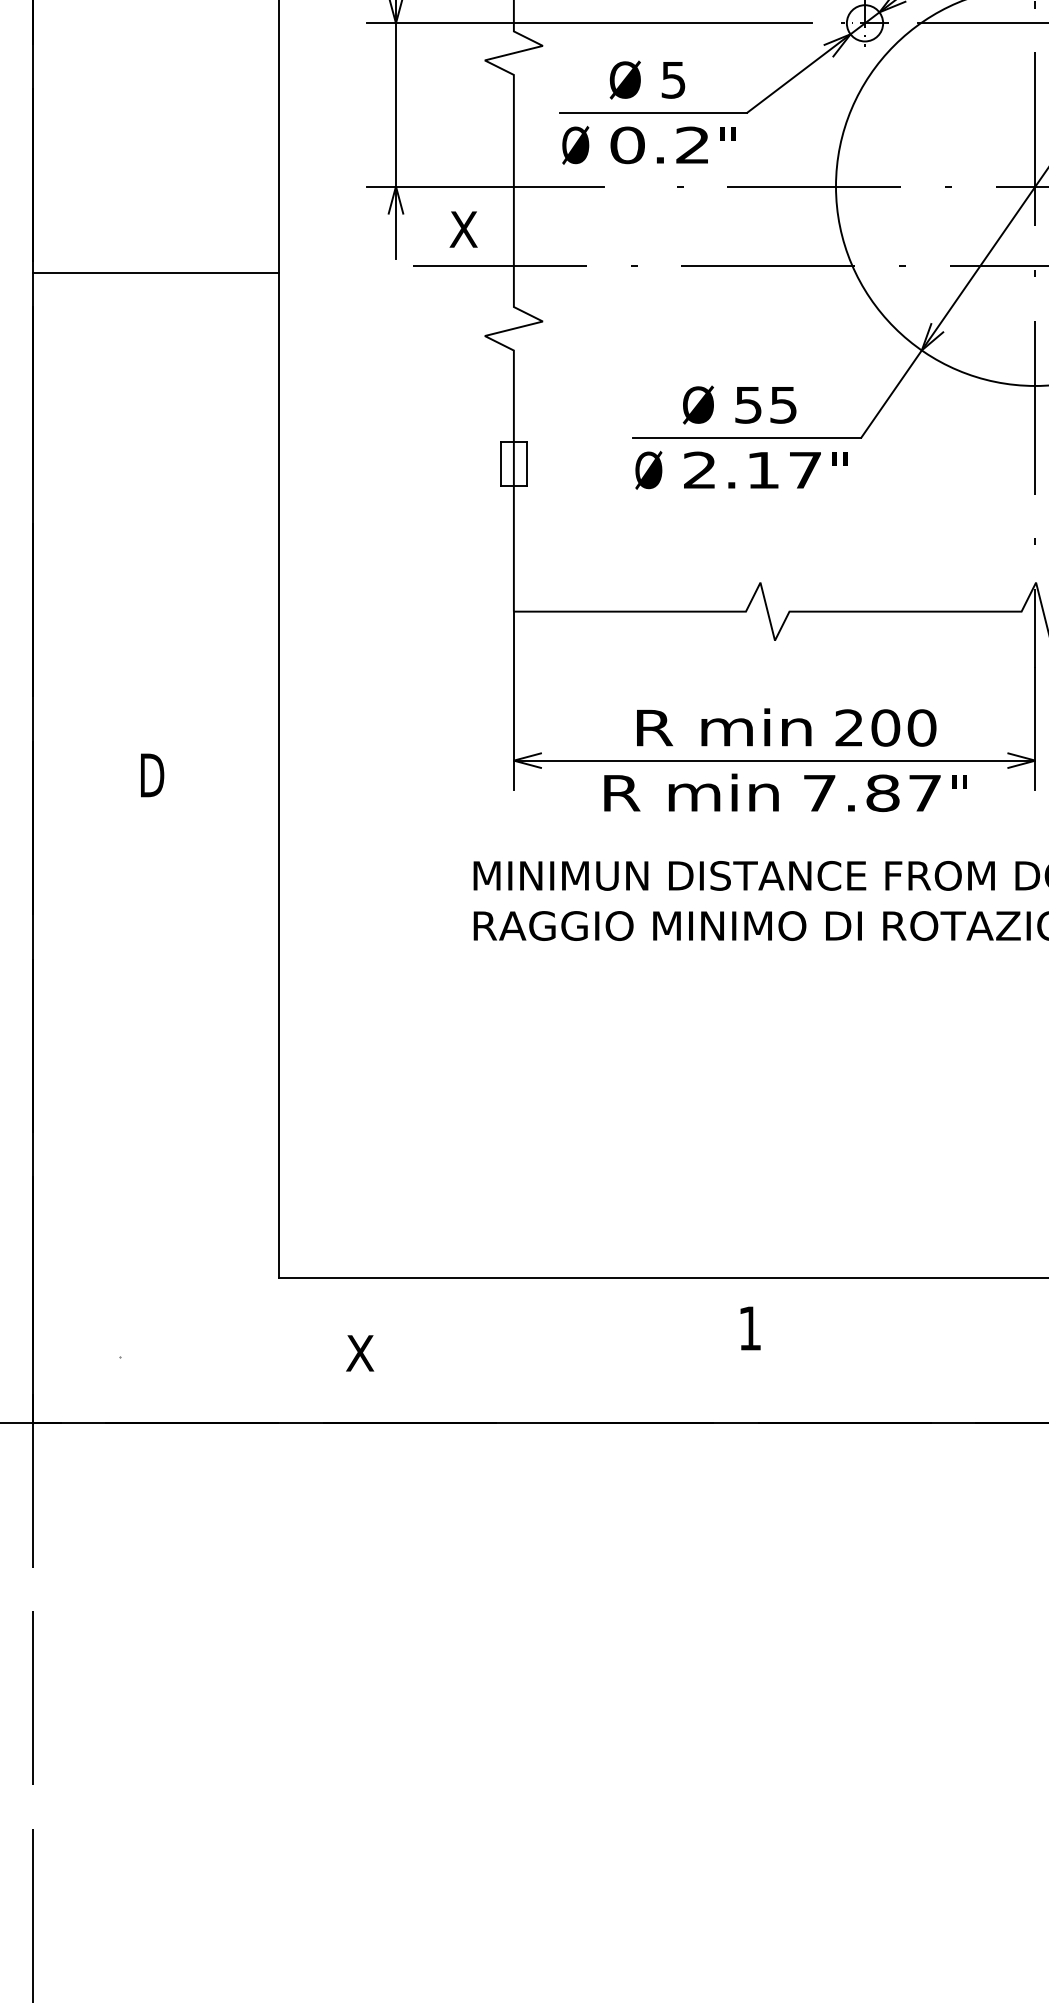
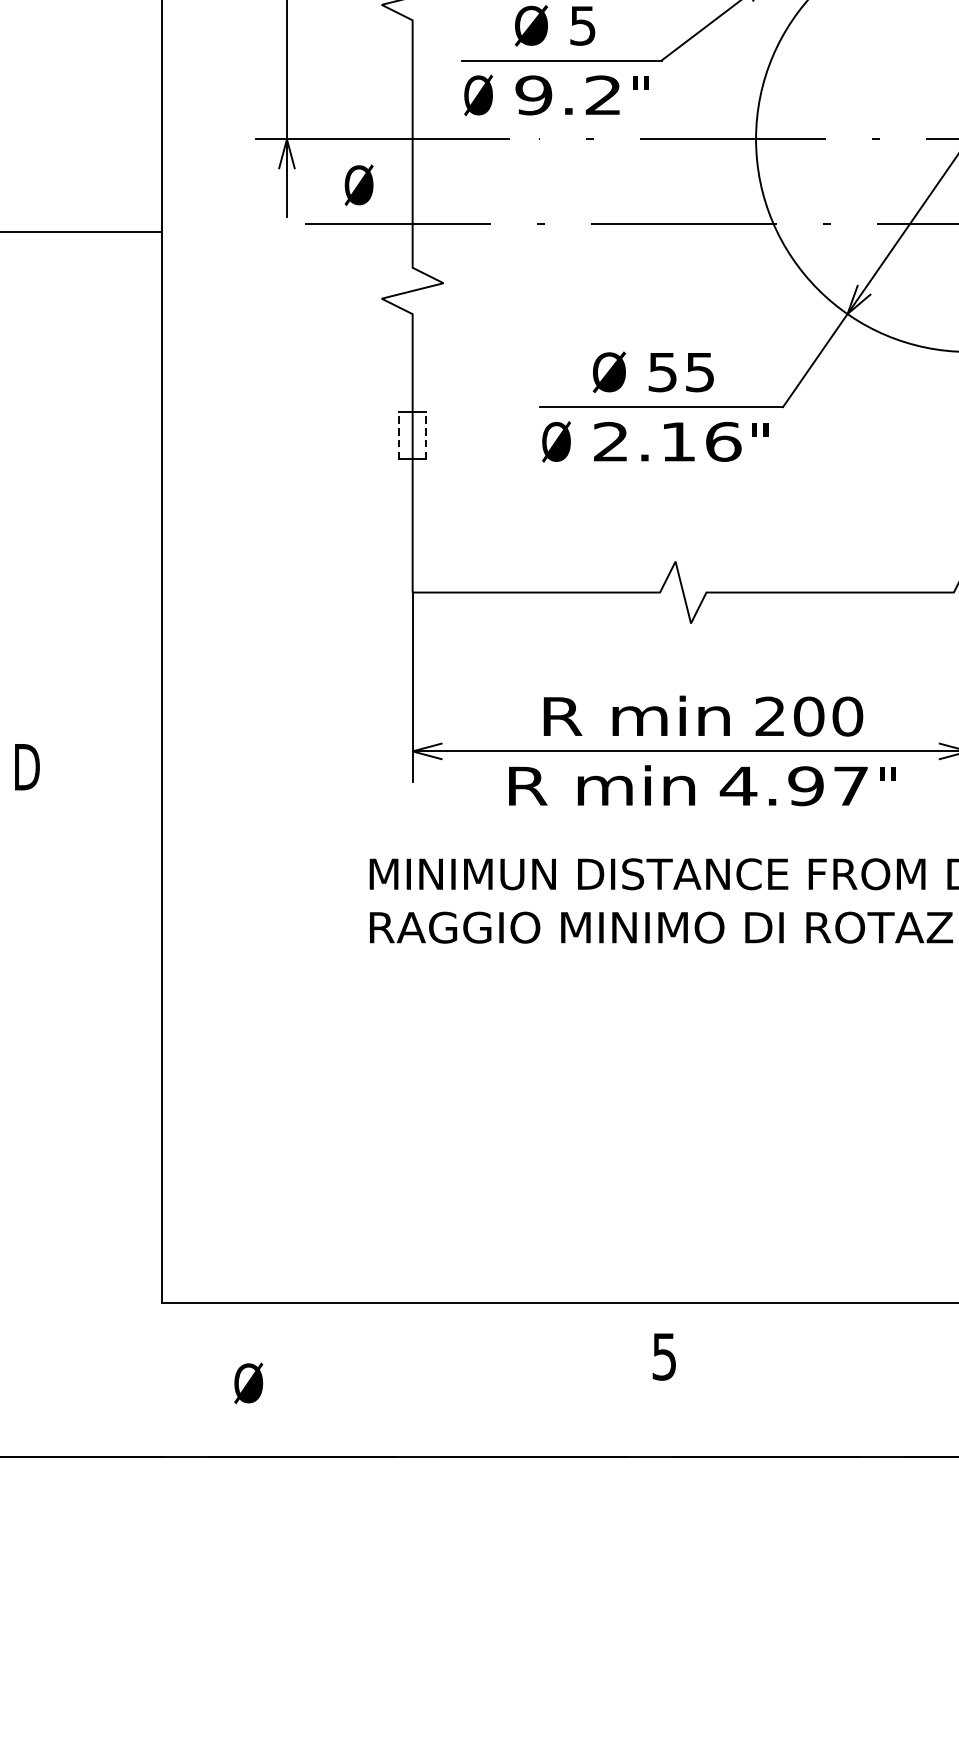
text: (627, 145) -> (533, 95), 0.2 -> 9.2
text: (463, 229) -> (358, 185), X -> Ø
line: (500, 463) -> (398, 434), solid -> dashed
line: (526, 463) -> (426, 434), solid -> dashed
text: (805, 470) -> (723, 442), 2.17 -> 2.16
text: (850, 793) -> (771, 786), 7.87 -> 4.97
text: (749, 1328) -> (663, 1356), 1 -> 5
text: (360, 1353) -> (249, 1383), X -> Ø

